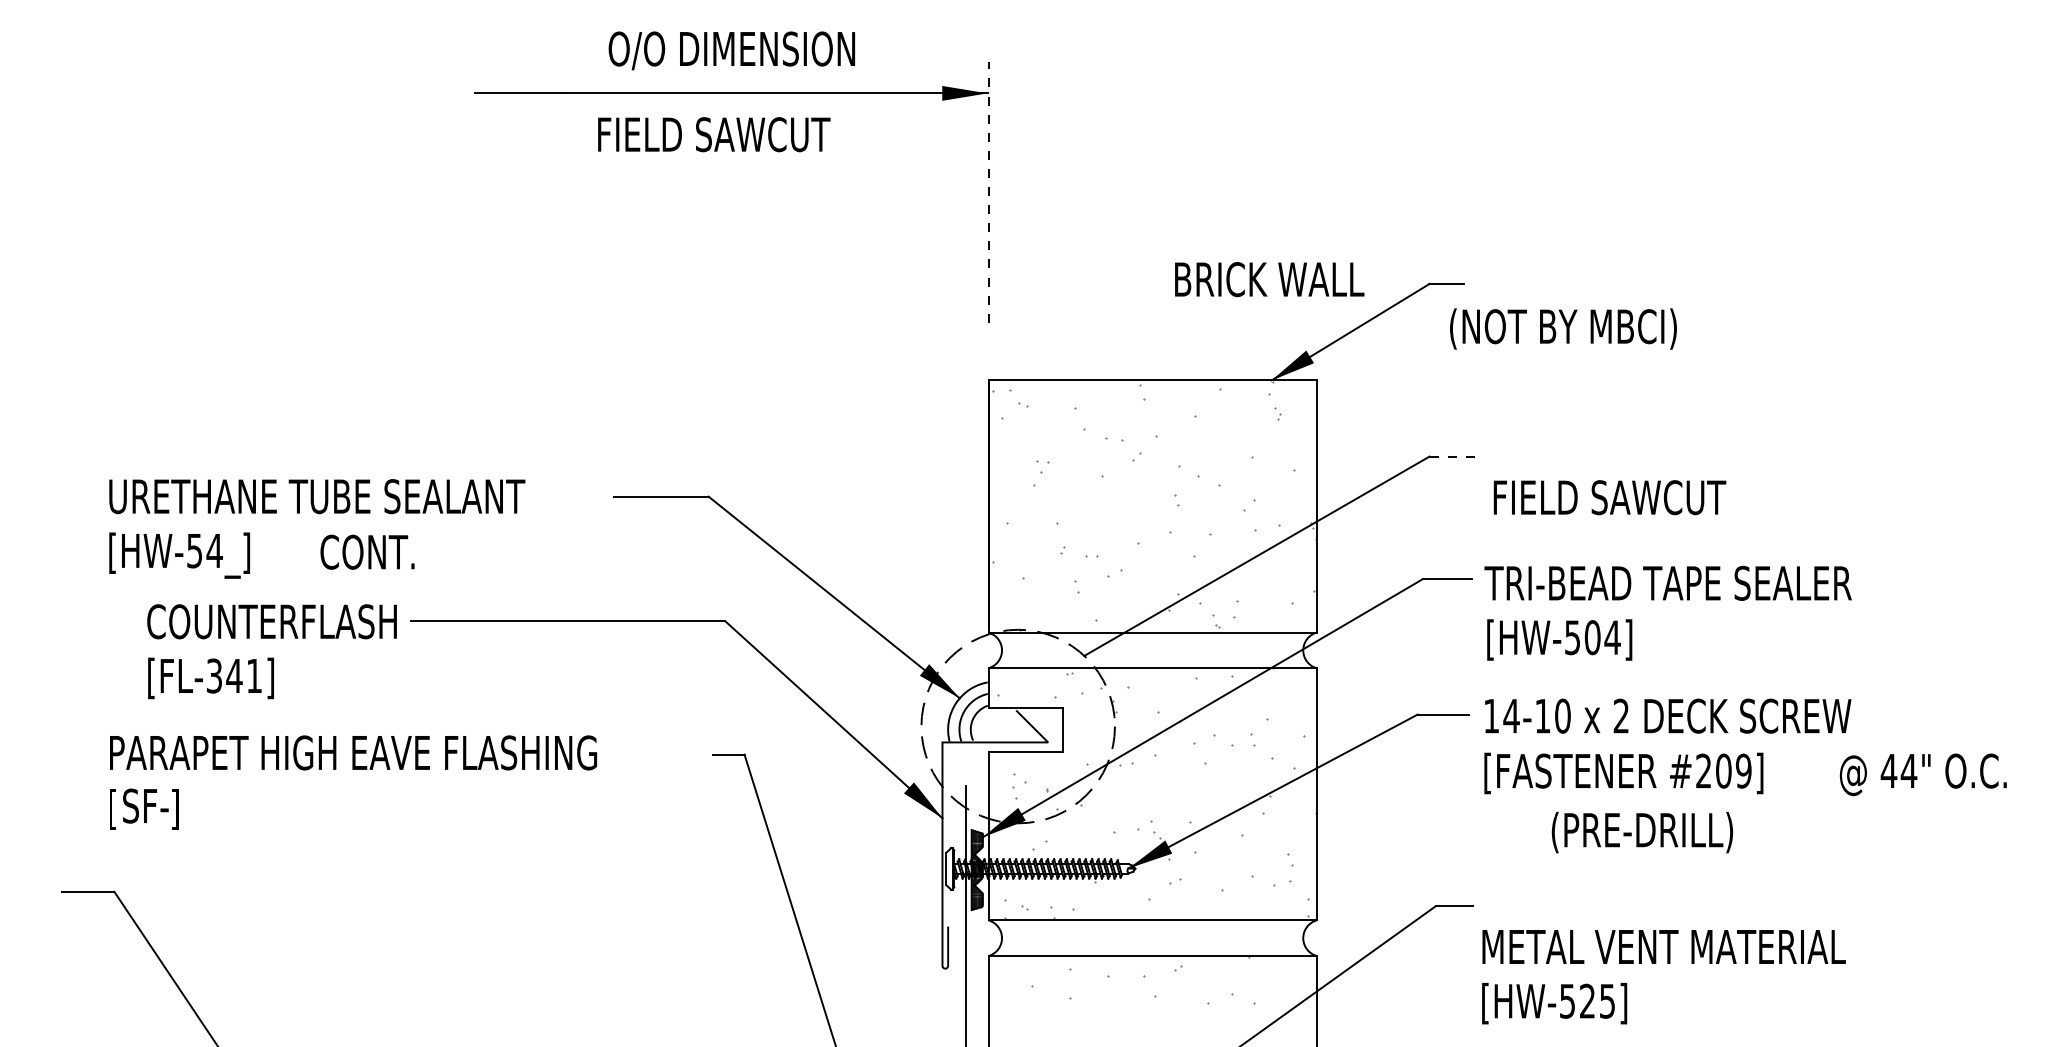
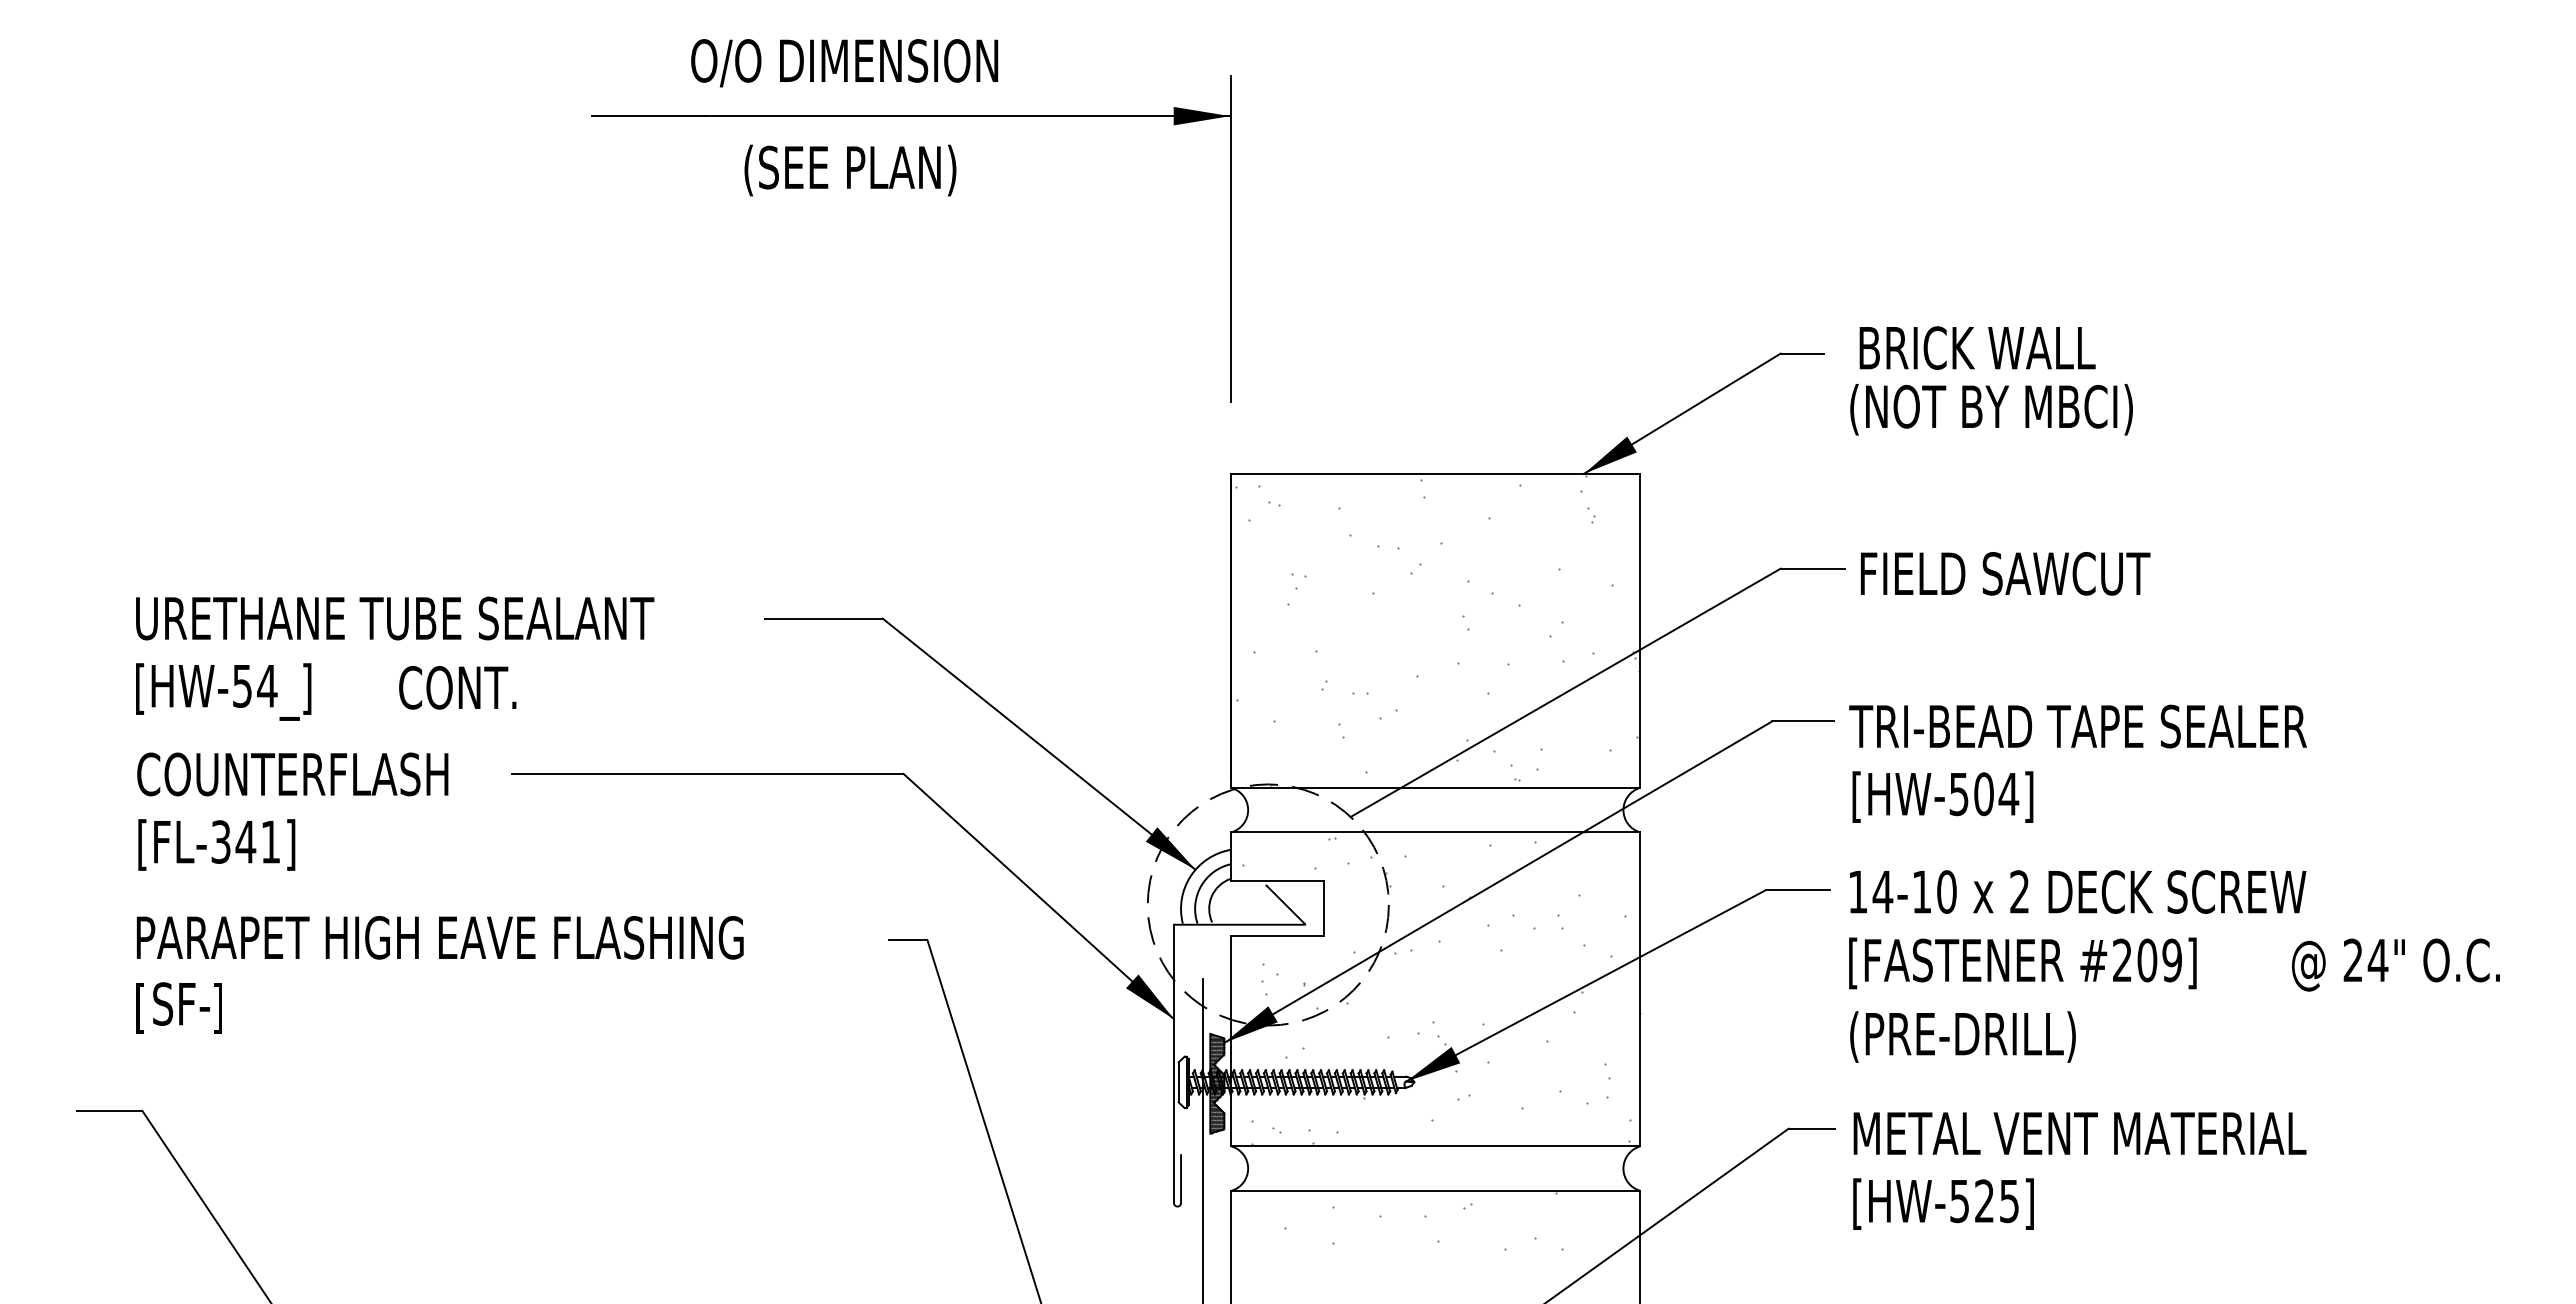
text: (731, 51) -> (844, 63), moved
text: (714, 136) -> (889, 170), FIELD SAWCUT -> (SEE PLAN)
line: (988, 192) -> (1231, 239), dashed -> solid
text: (1269, 279) -> (1977, 347), moved
text: (1563, 328) -> (1991, 409), moved
line: (1455, 456) -> (1813, 568), dashed -> solid
text: (1609, 497) -> (2005, 573), moved
text: (271, 651) -> (292, 811), moved
text: (1888, 770) -> (2352, 959), 44" -> 24"
text: (1642, 832) -> (1962, 1036), moved
text: (1663, 976) -> (2079, 1170), moved

